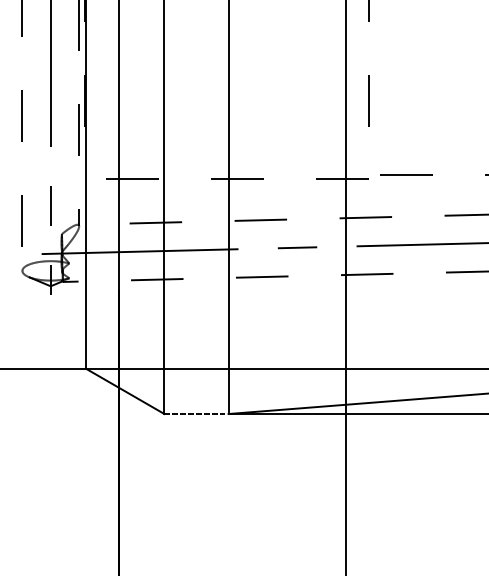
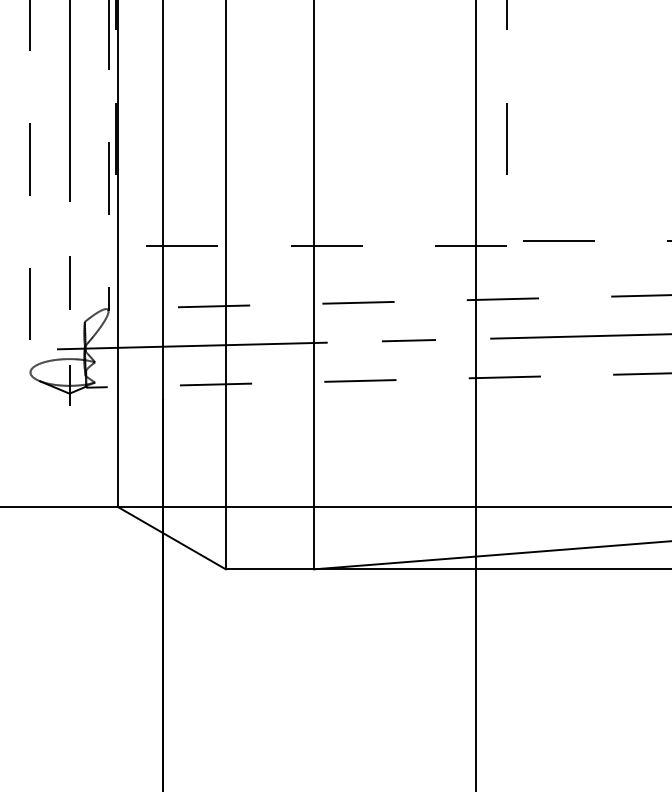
line: (196, 414) -> (270, 569), dashed -> solid

